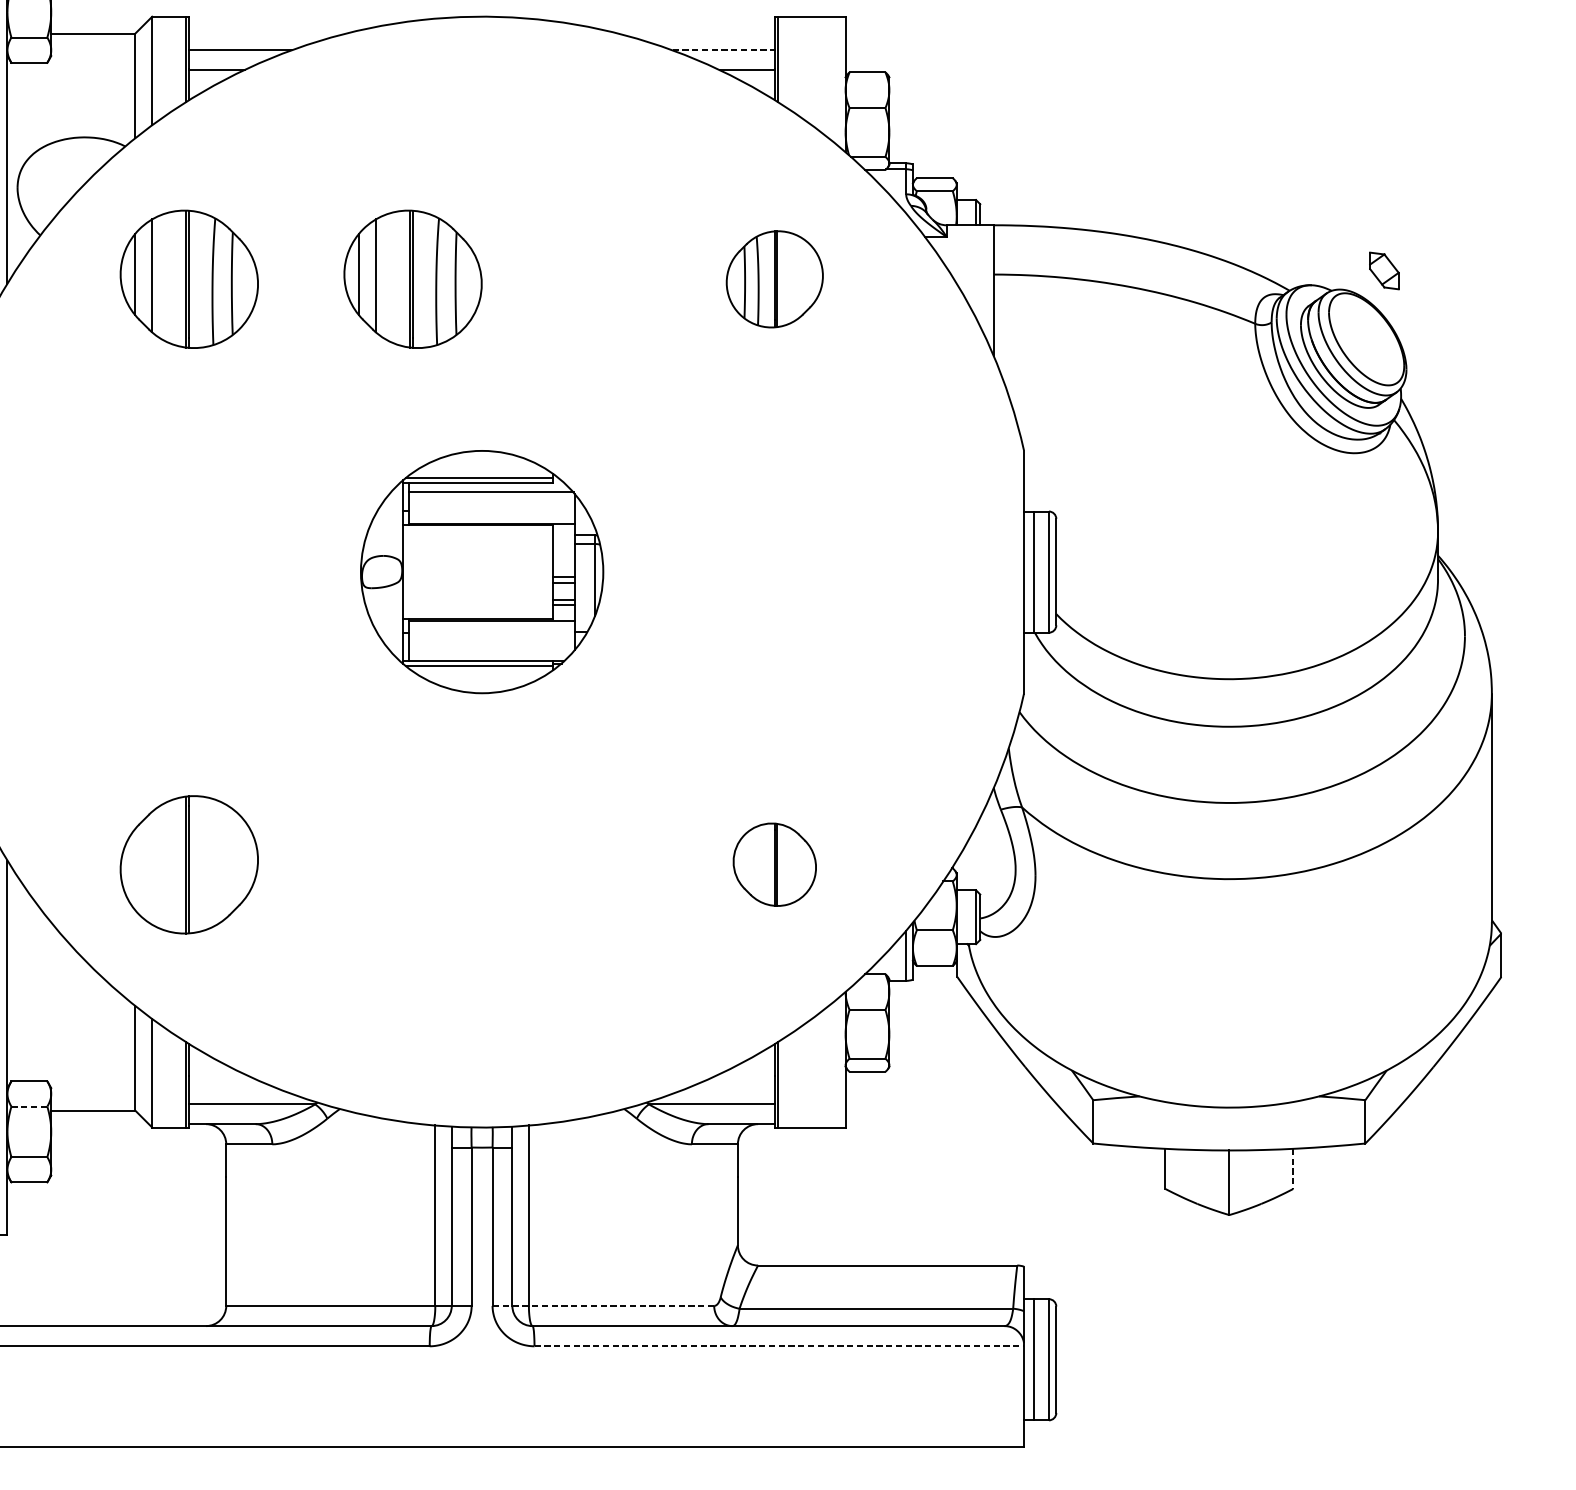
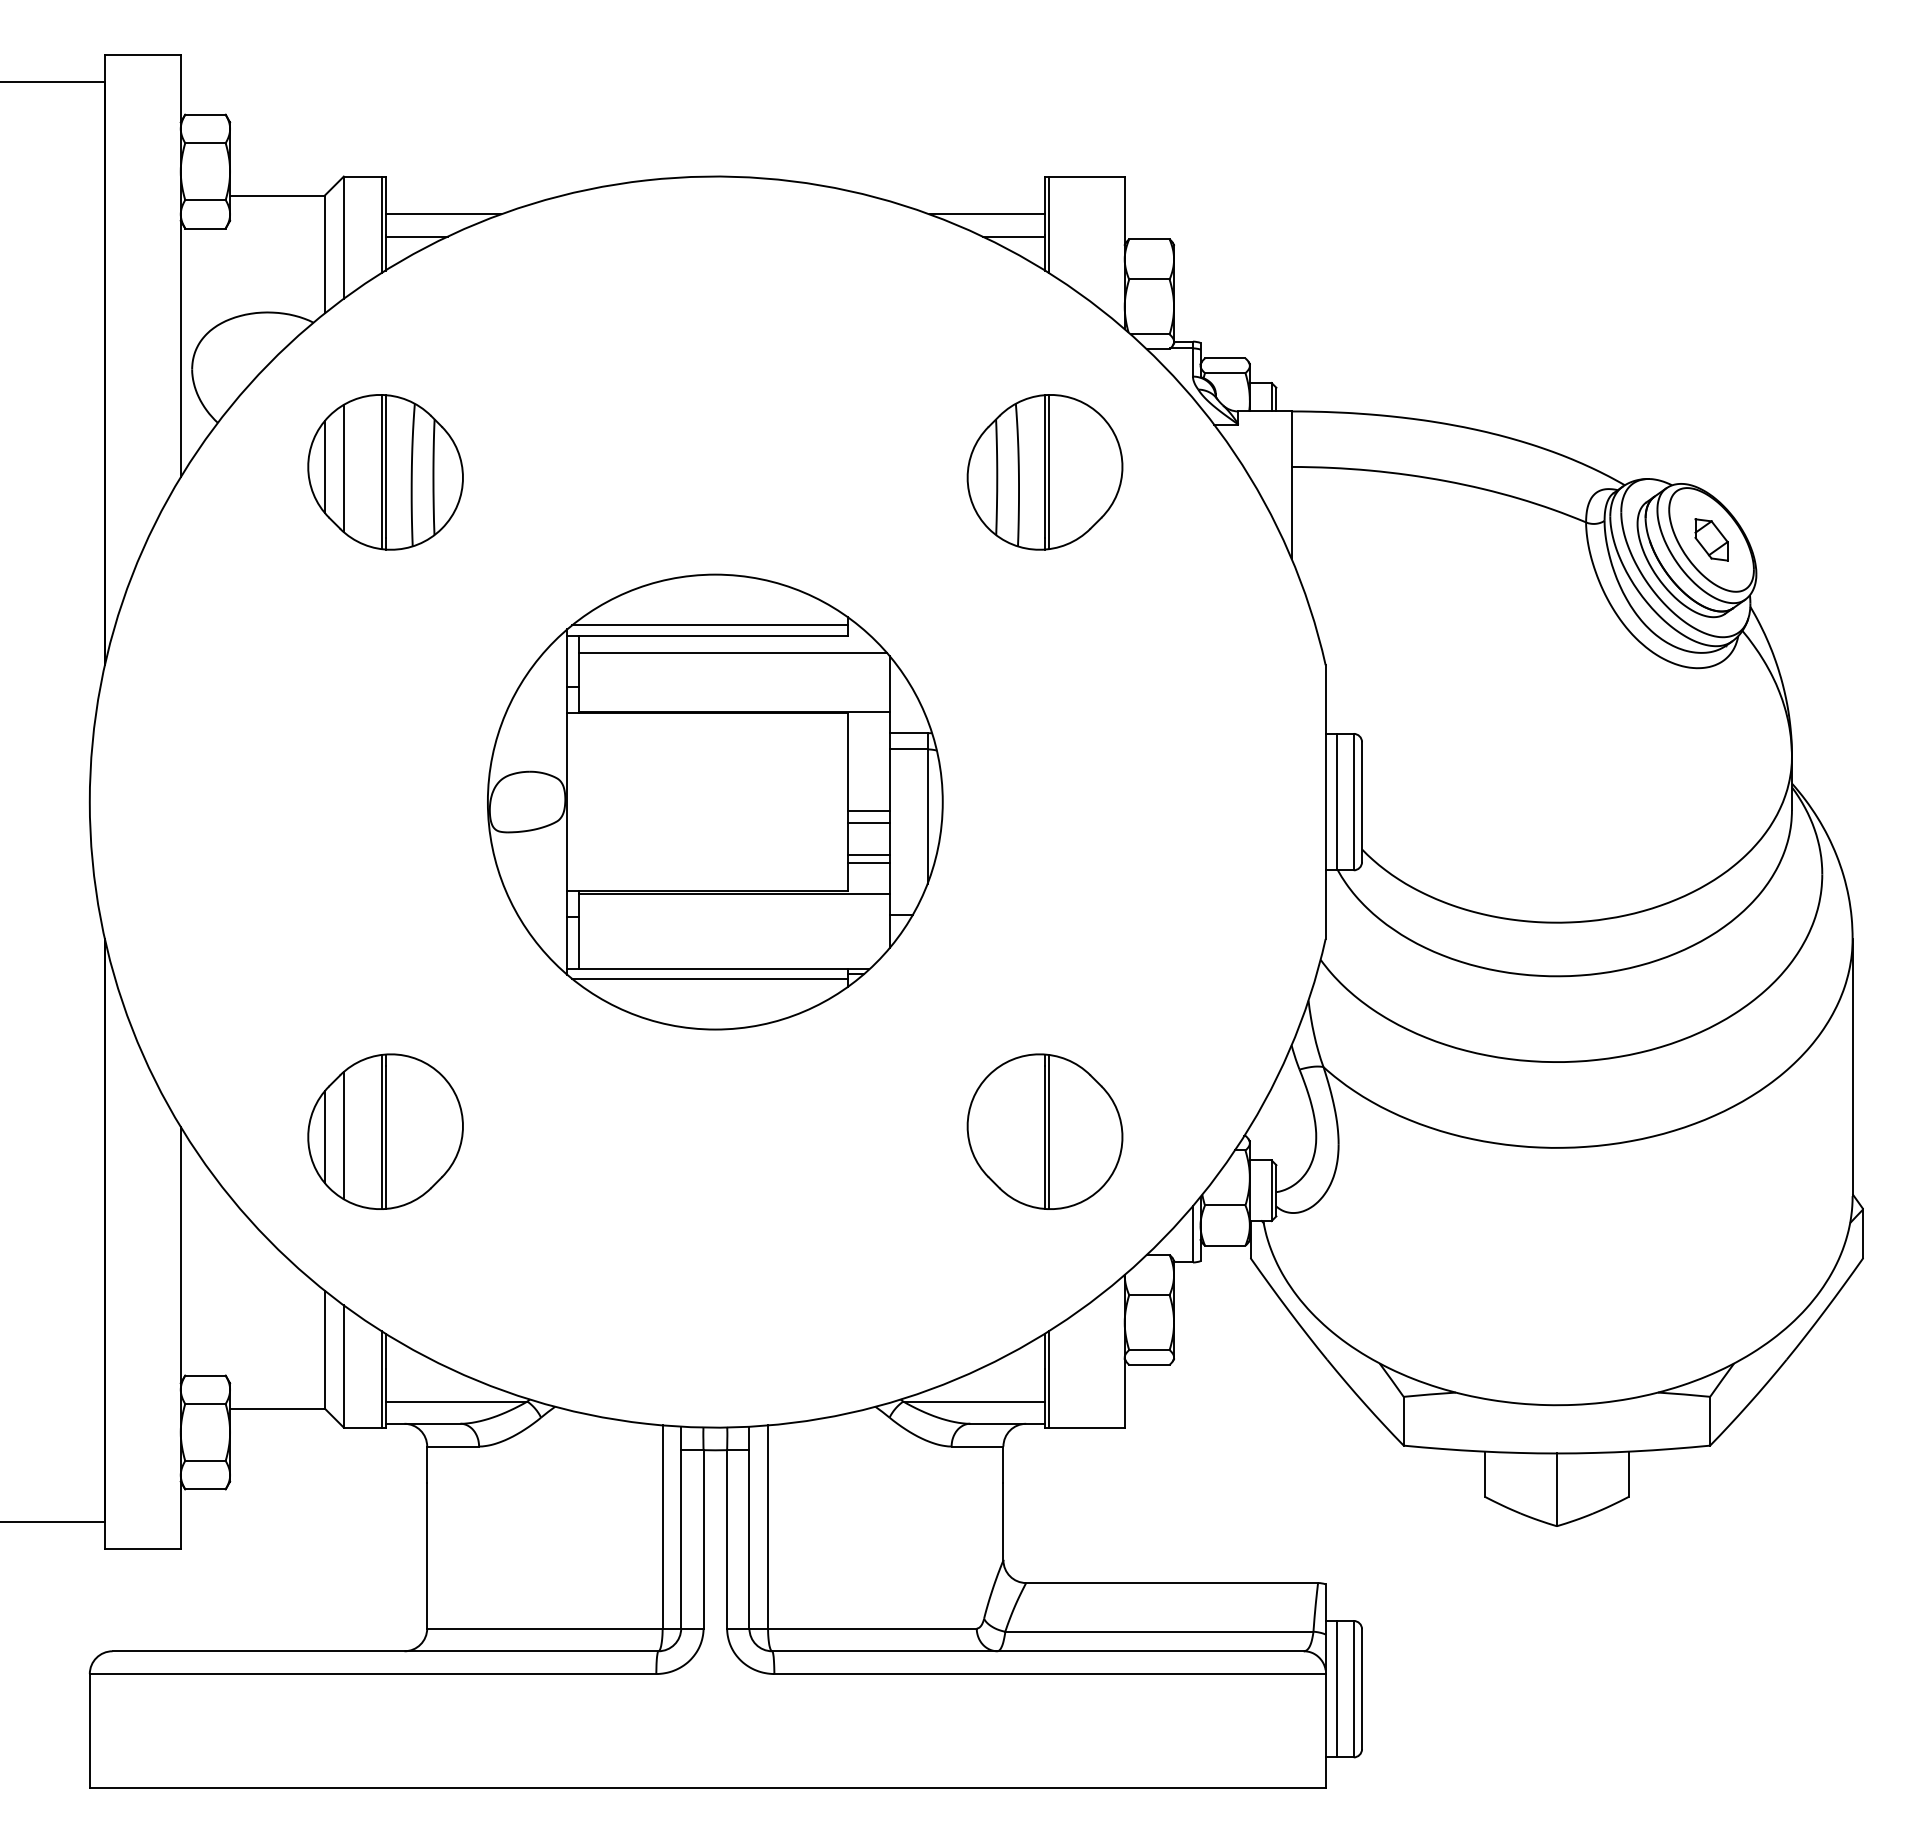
line: (723, 50) -> (987, 214), dashed -> solid
part: (1384, 270) -> (1711, 539), moved
part: (412, 279) -> (637, 472), removed
part: (774, 279) -> (1044, 472), size x1.43
part: (482, 571) -> (715, 801), size x1.67
part: (774, 864) -> (1044, 1131), size x1.67
line: (151, 868) -> (343, 1135), added
line: (135, 869) -> (324, 1137), added
line: (29, 1106) -> (205, 1404), dashed -> solid
line: (1292, 1169) -> (1628, 1474), dashed -> solid
line: (602, 1305) -> (851, 1628), dashed -> solid
line: (779, 1346) -> (1050, 1674), dashed -> solid

